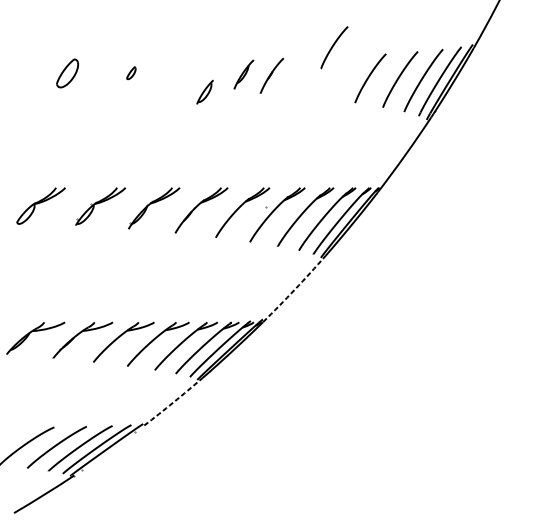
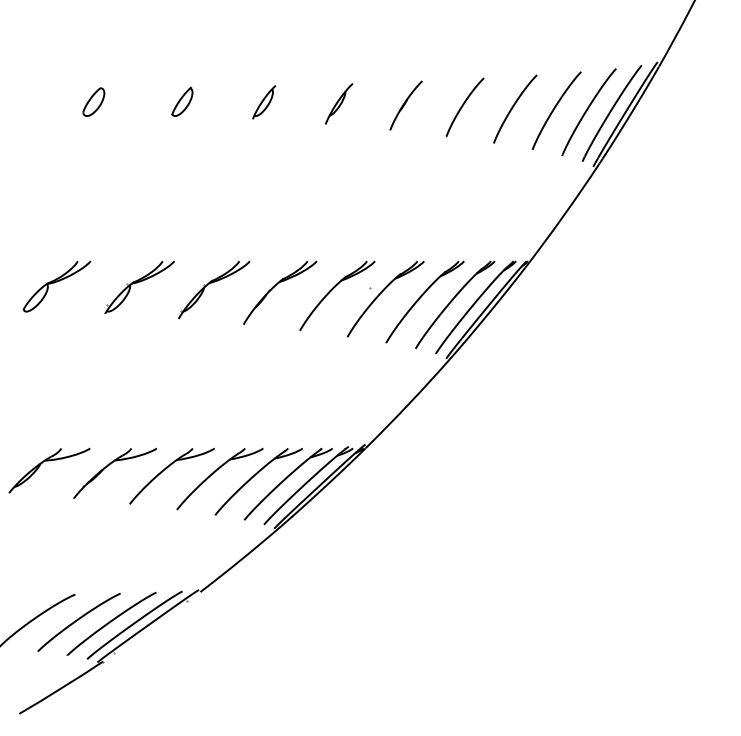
curve: (333, 47) -> (463, 106), moved
part: (67, 72) -> (93, 101), size x0.71
part: (131, 72) -> (182, 101), size x1.67
part: (271, 75) -> (405, 105), moved
part: (205, 92) -> (264, 102), moved
arc: (295, 289) -> (410, 402), dashed -> solid
arc: (173, 402) -> (241, 559), dashed -> solid

